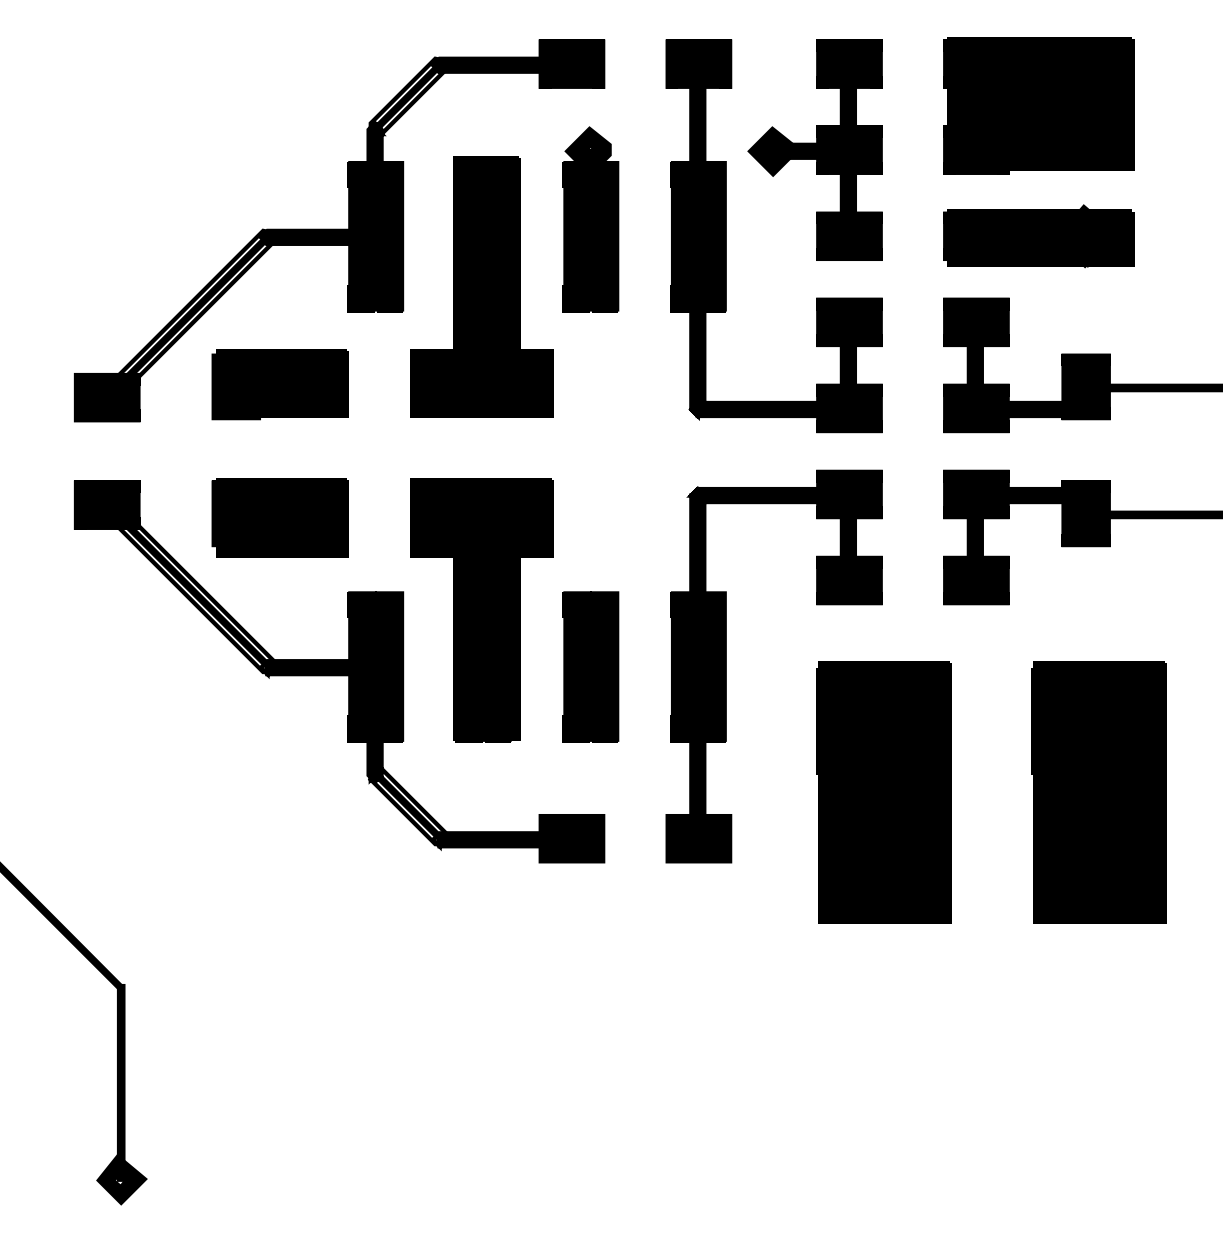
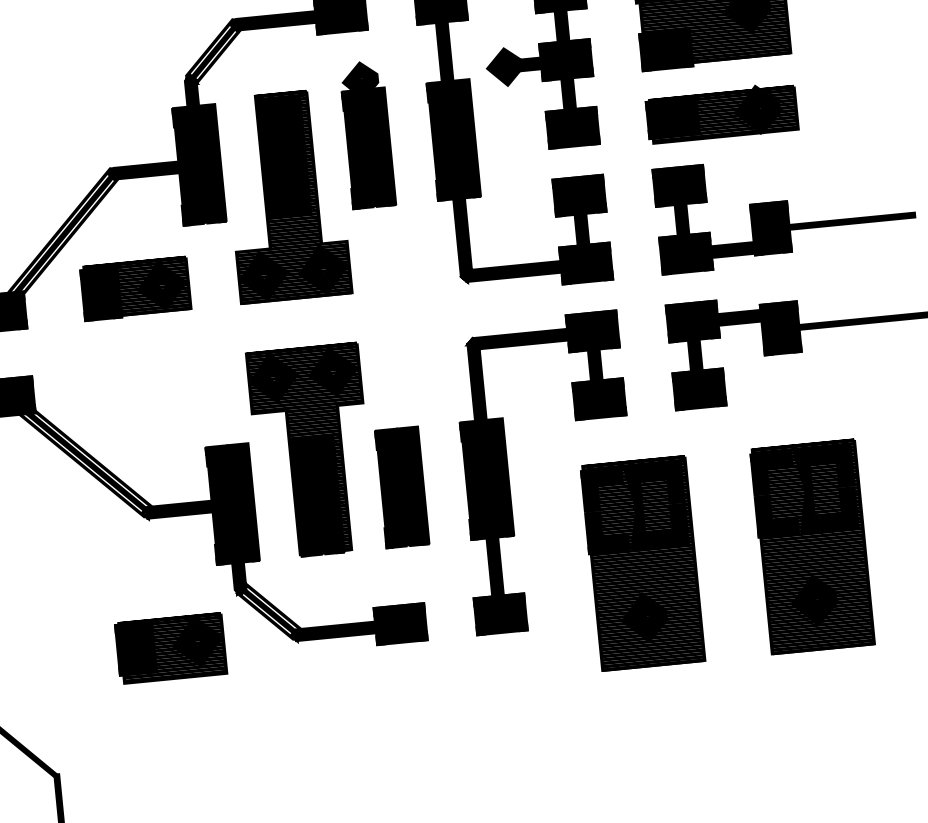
part: (279, 517) -> (170, 648), moved

